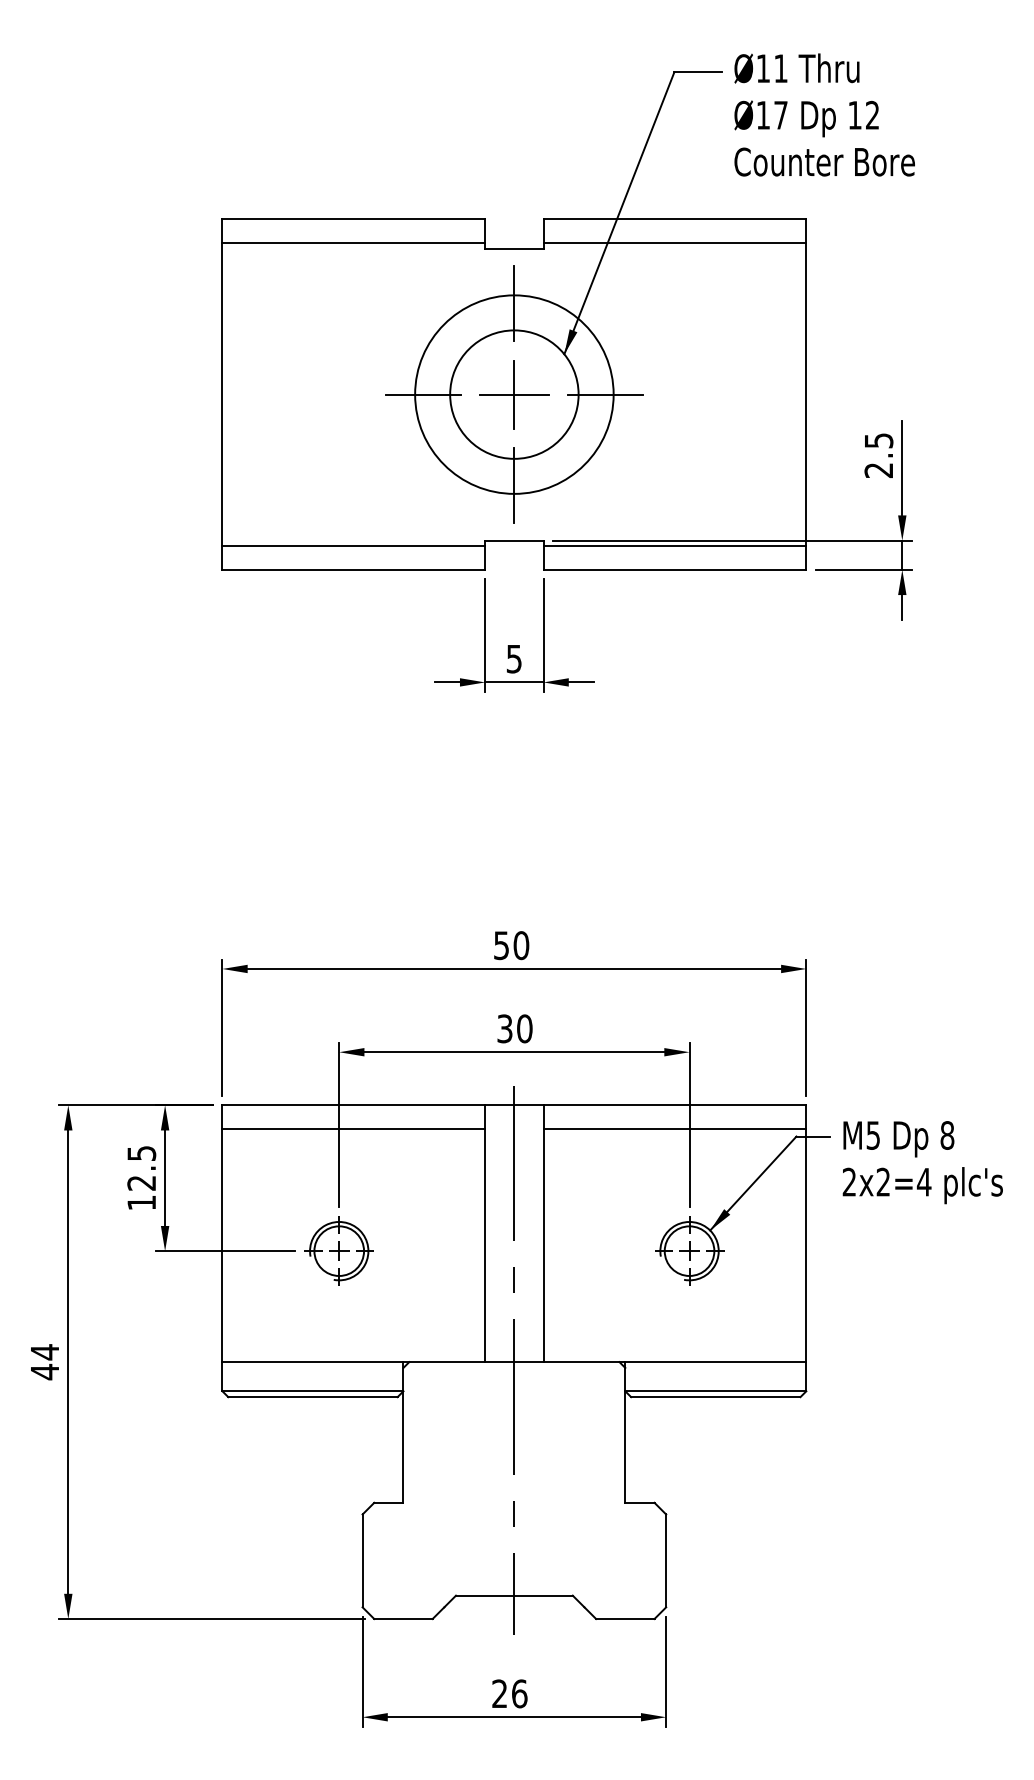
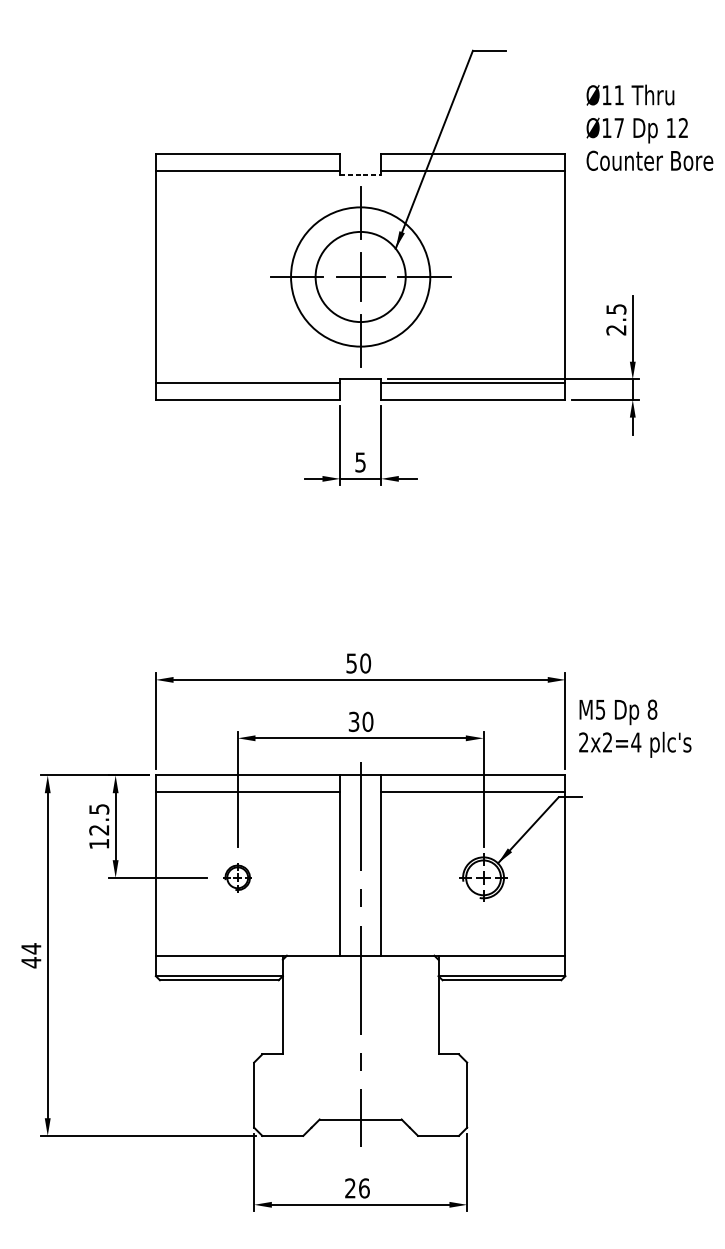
text: (824, 114) -> (649, 127), moved
line: (514, 248) -> (360, 174), solid -> dashed
text: (922, 1162) -> (635, 728), moved
part: (338, 1250) -> (237, 877), size x0.6

